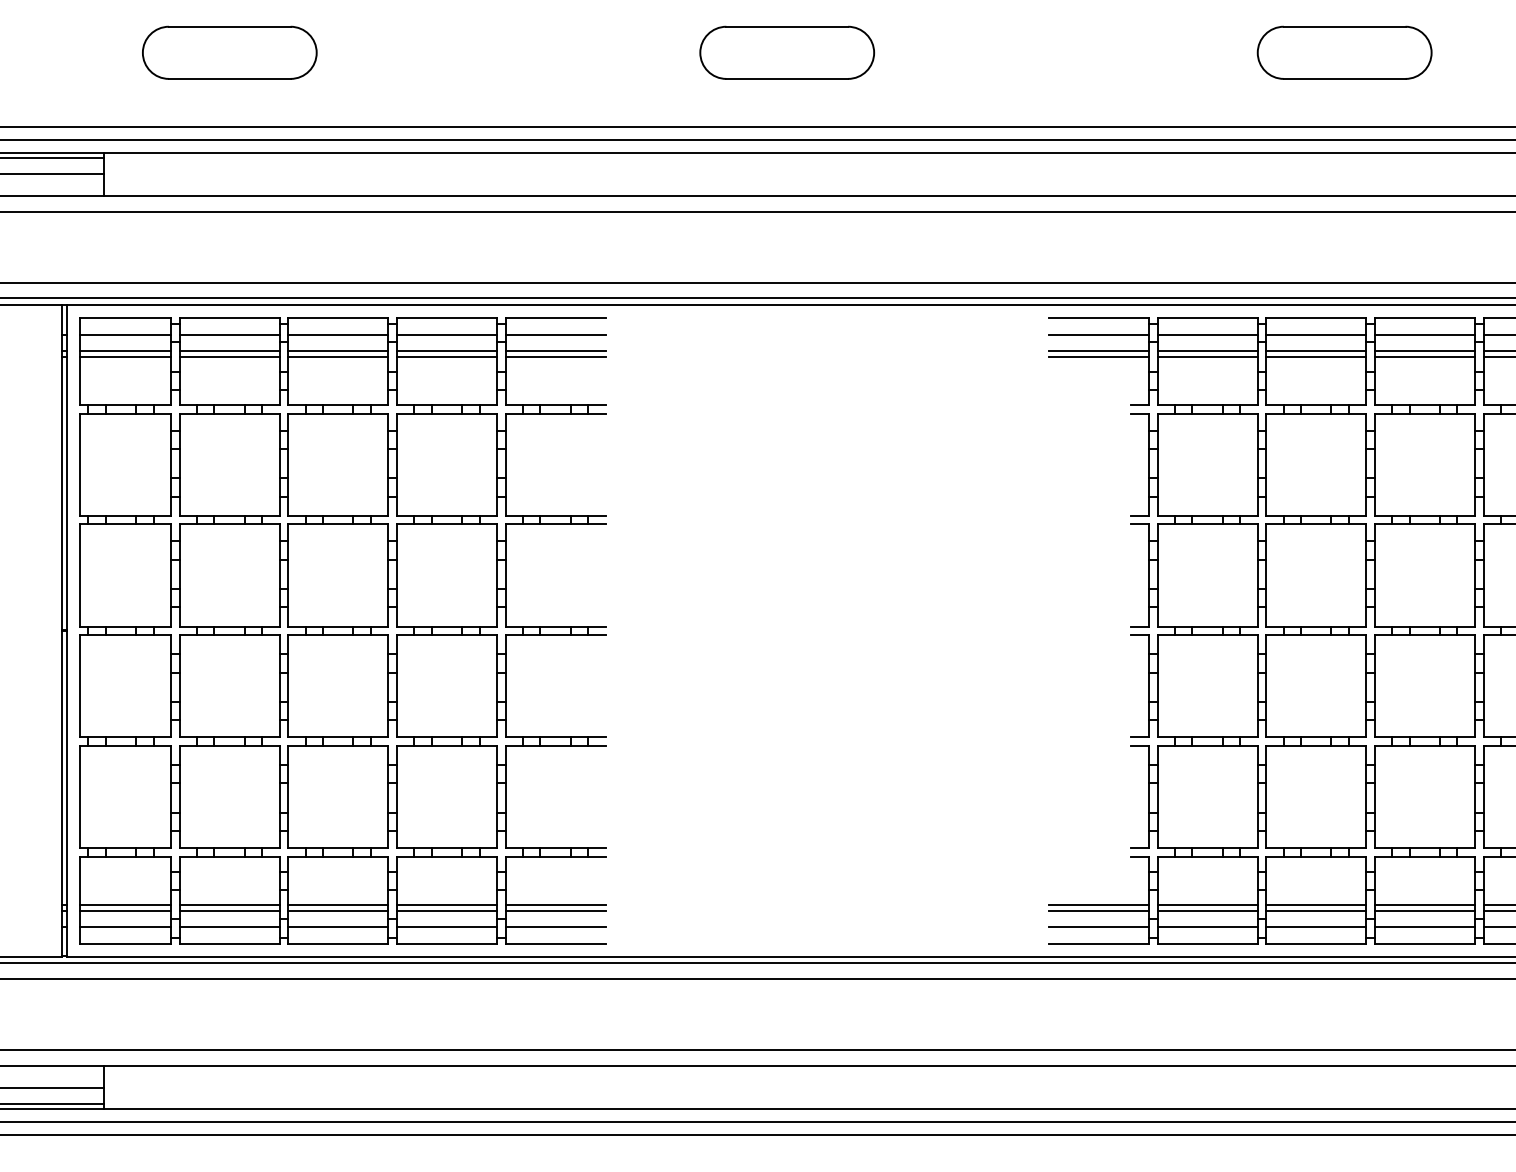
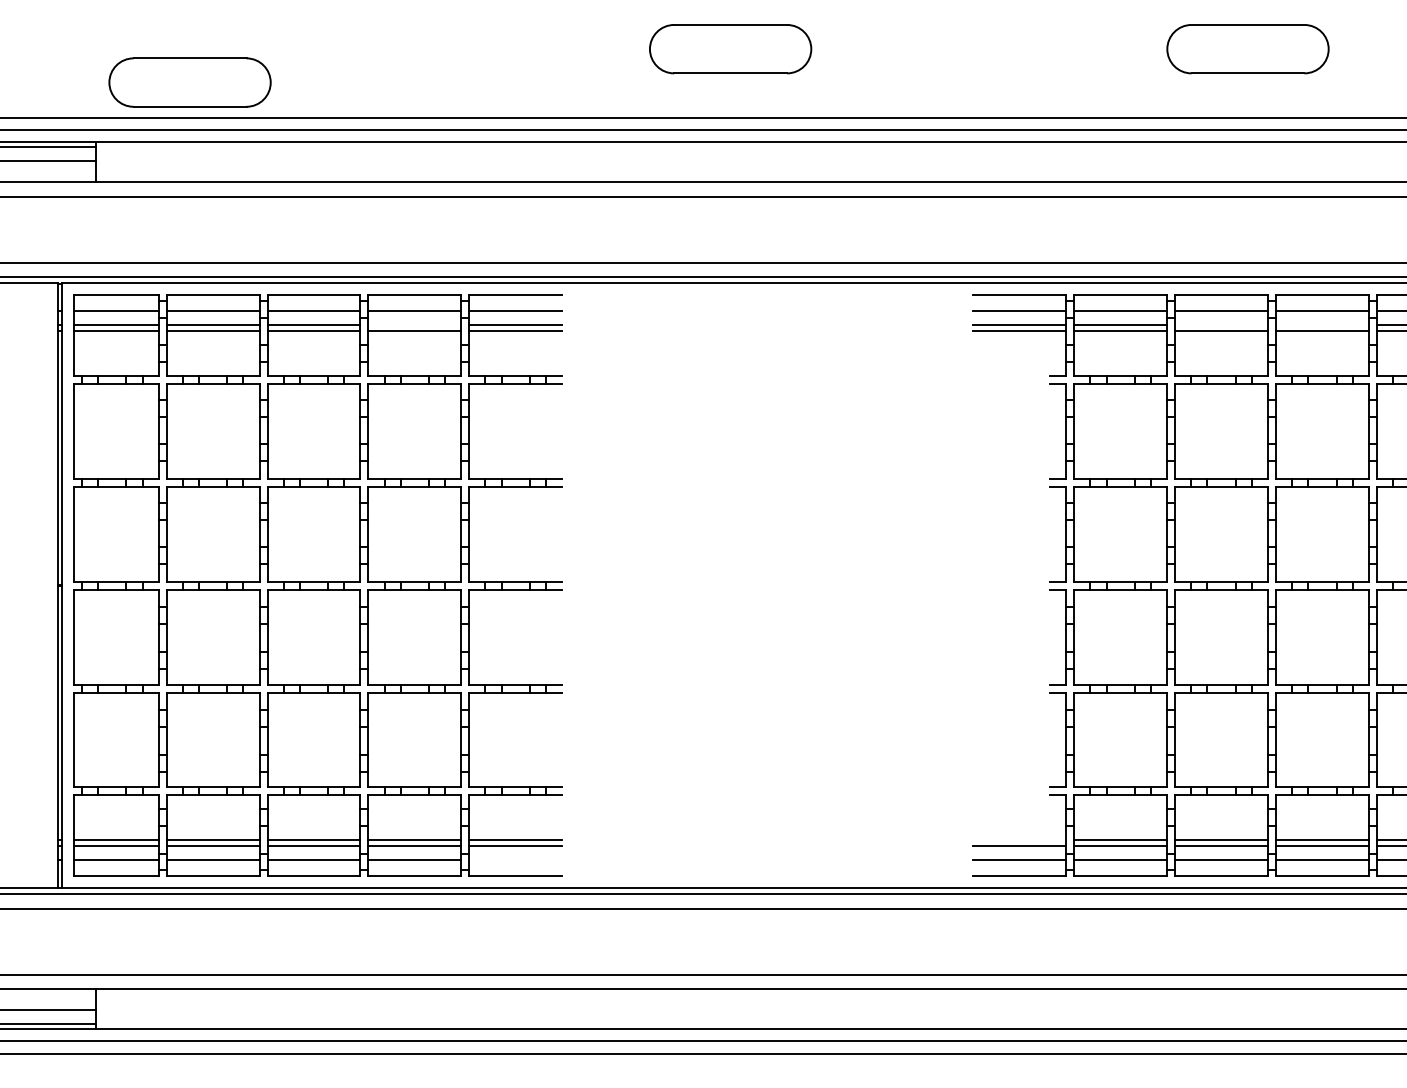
part: (229, 52) -> (189, 82), moved
line: (446, 350) -> (414, 325), removed
line: (1316, 350) -> (1221, 325), removed
line: (1424, 350) -> (1322, 325), removed
line: (1098, 904) -> (1019, 839), removed
line: (555, 926) -> (515, 860), removed

